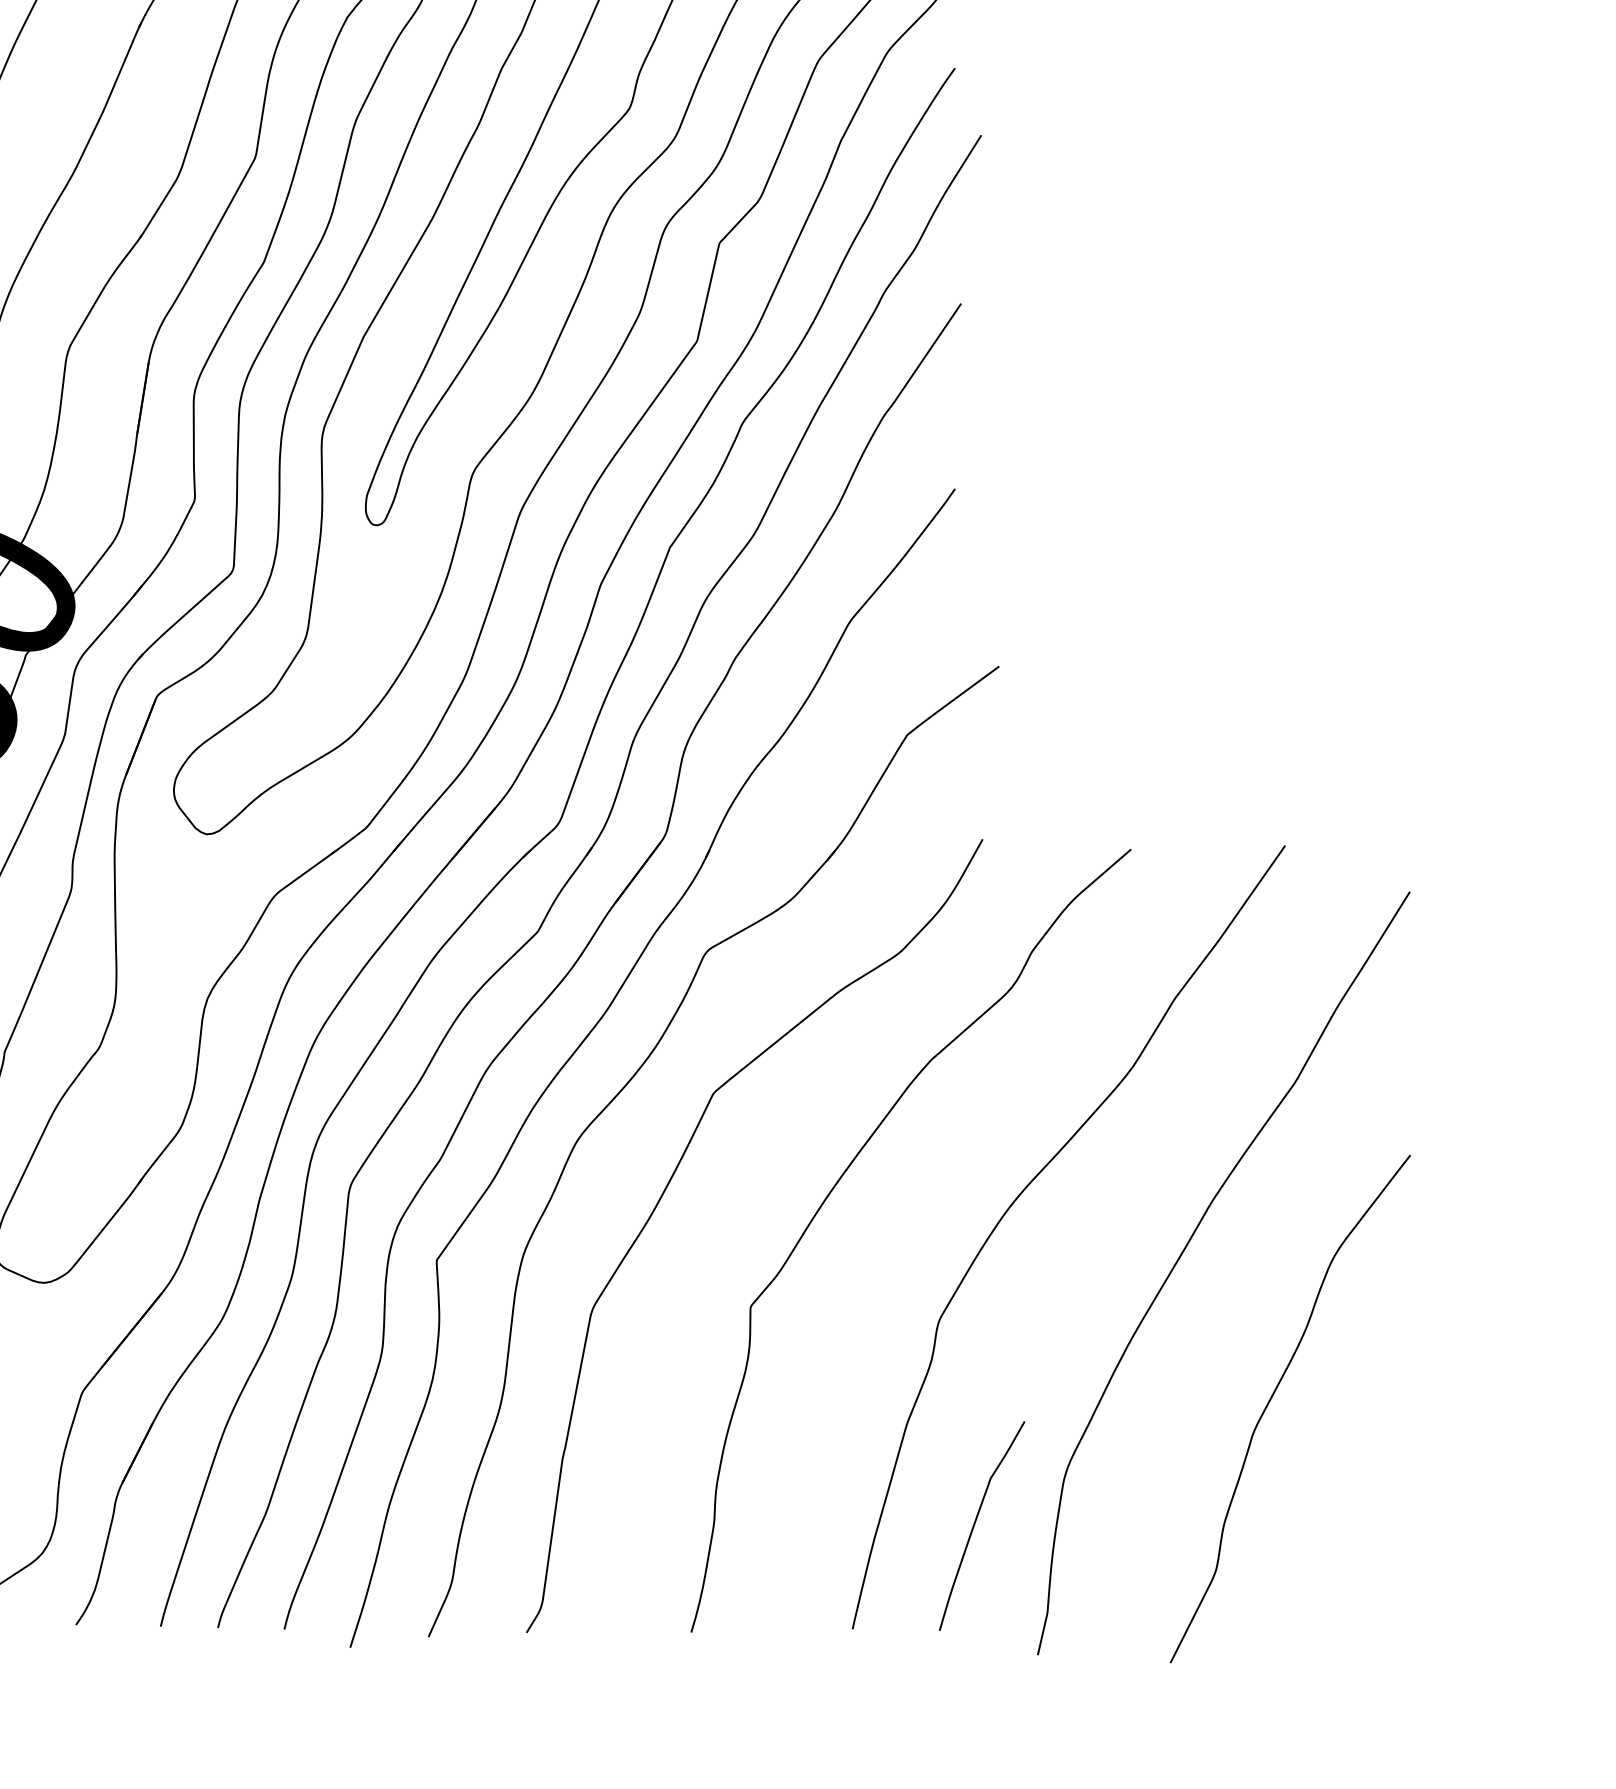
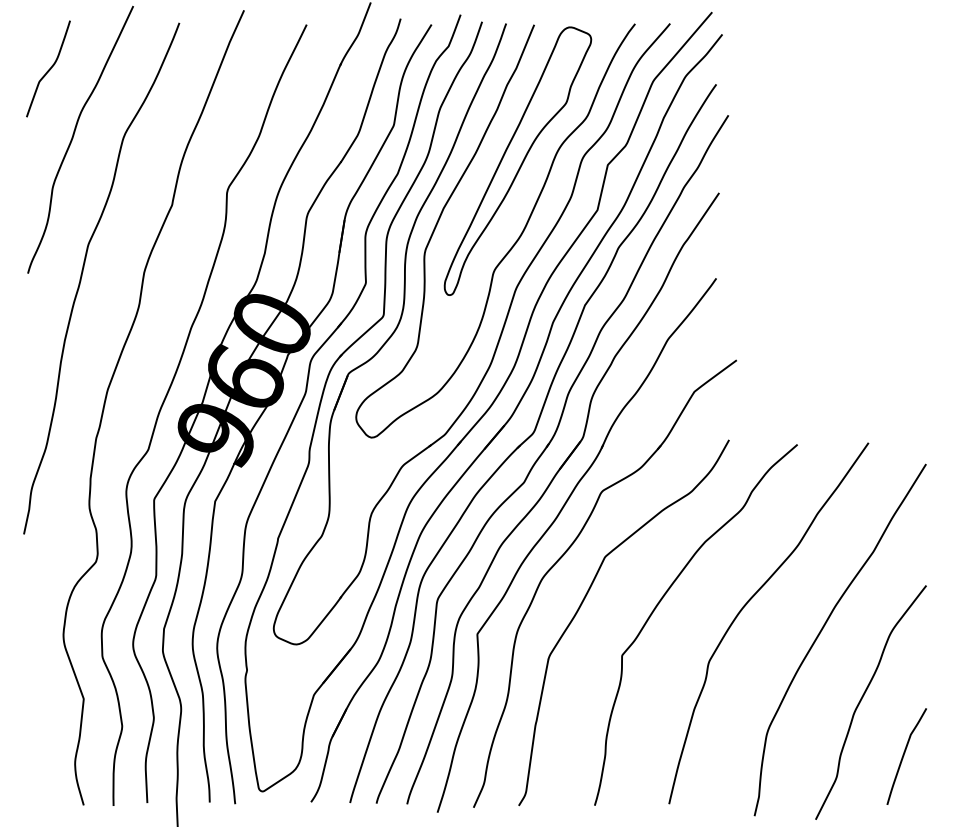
curve: (976, 1523) -> (904, 755), moved

